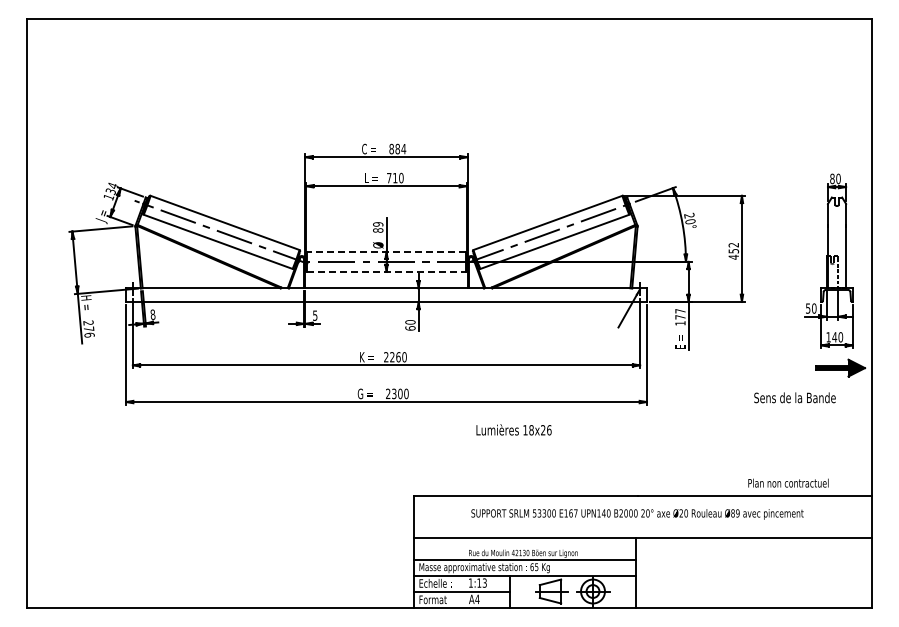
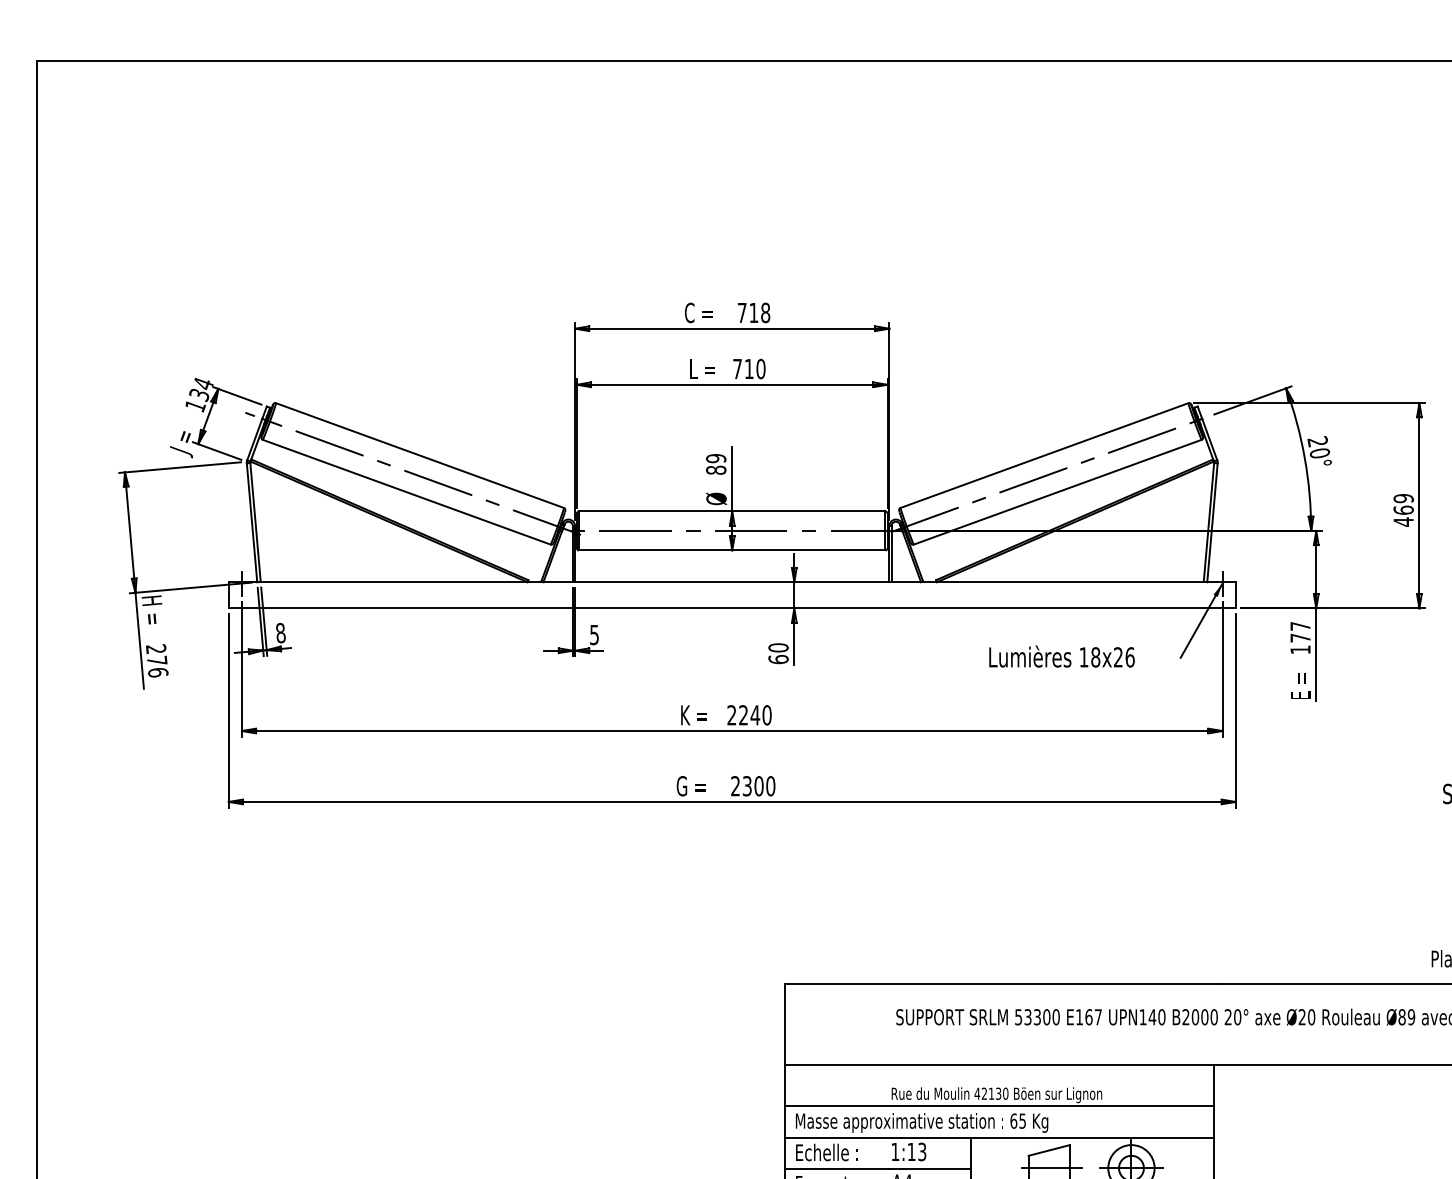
text: (397, 148) -> (753, 311), 884 -> 718
text: (733, 247) -> (1403, 503), 452 -> 469
line: (386, 251) -> (732, 510), dashed -> solid
line: (387, 271) -> (734, 549), dashed -> solid
text: (398, 357) -> (755, 715), 2260 -> 2240
text: (513, 429) -> (1060, 655), moved

